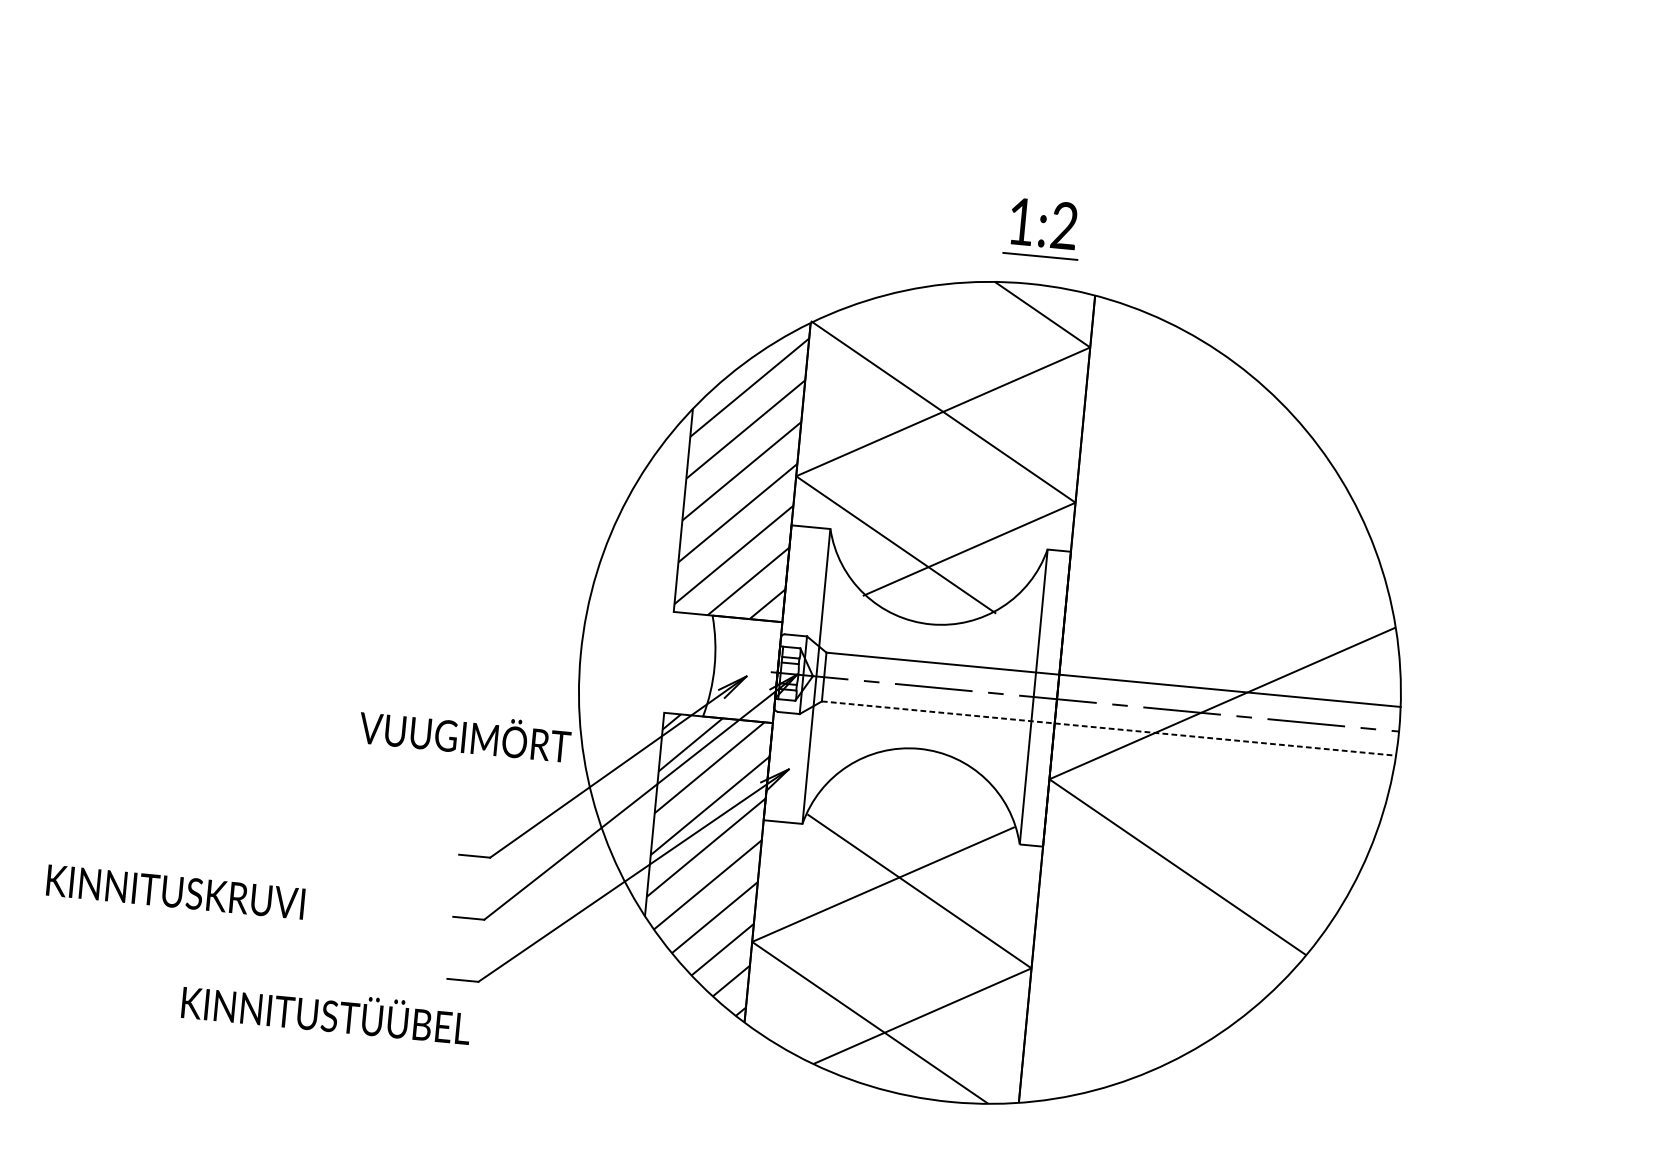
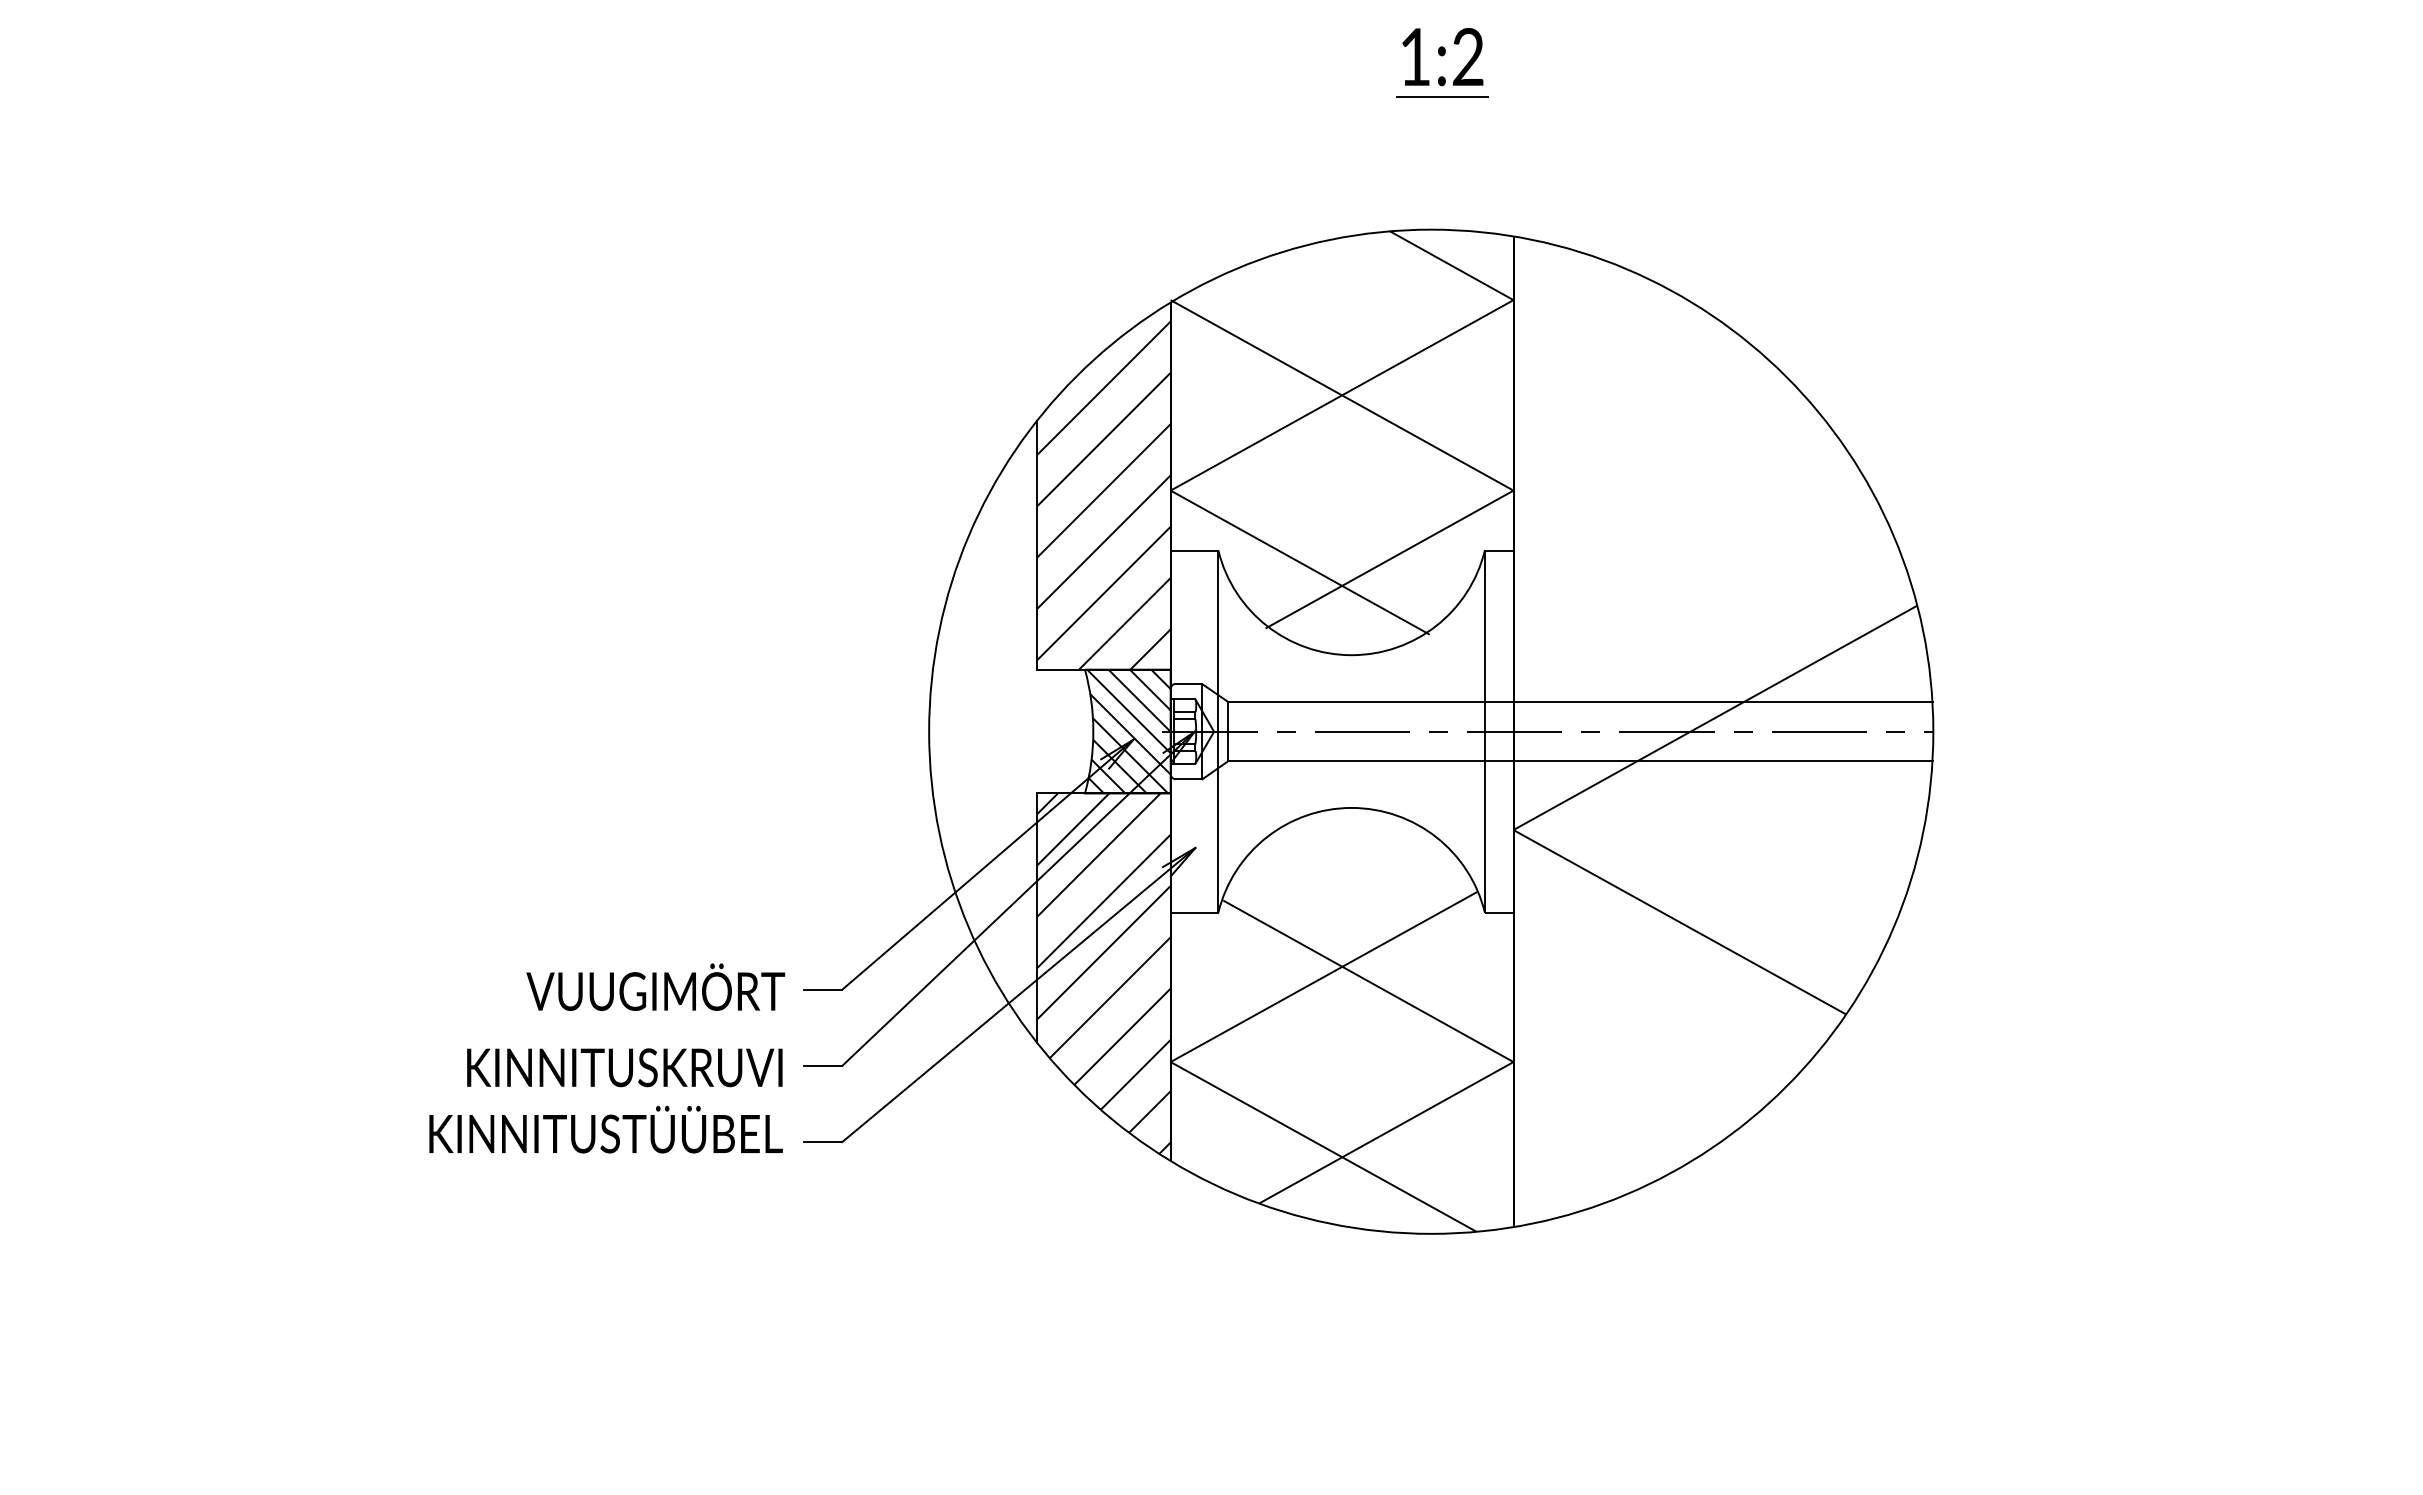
part: (1043, 228) -> (1442, 62), moved
hatch: (743, 669) -> (1128, 731), added
line: (1109, 728) -> (1580, 761), dashed -> solid
text: (465, 733) -> (655, 986), moved
text: (175, 891) -> (624, 1067), moved
text: (326, 1012) -> (605, 1129), moved

